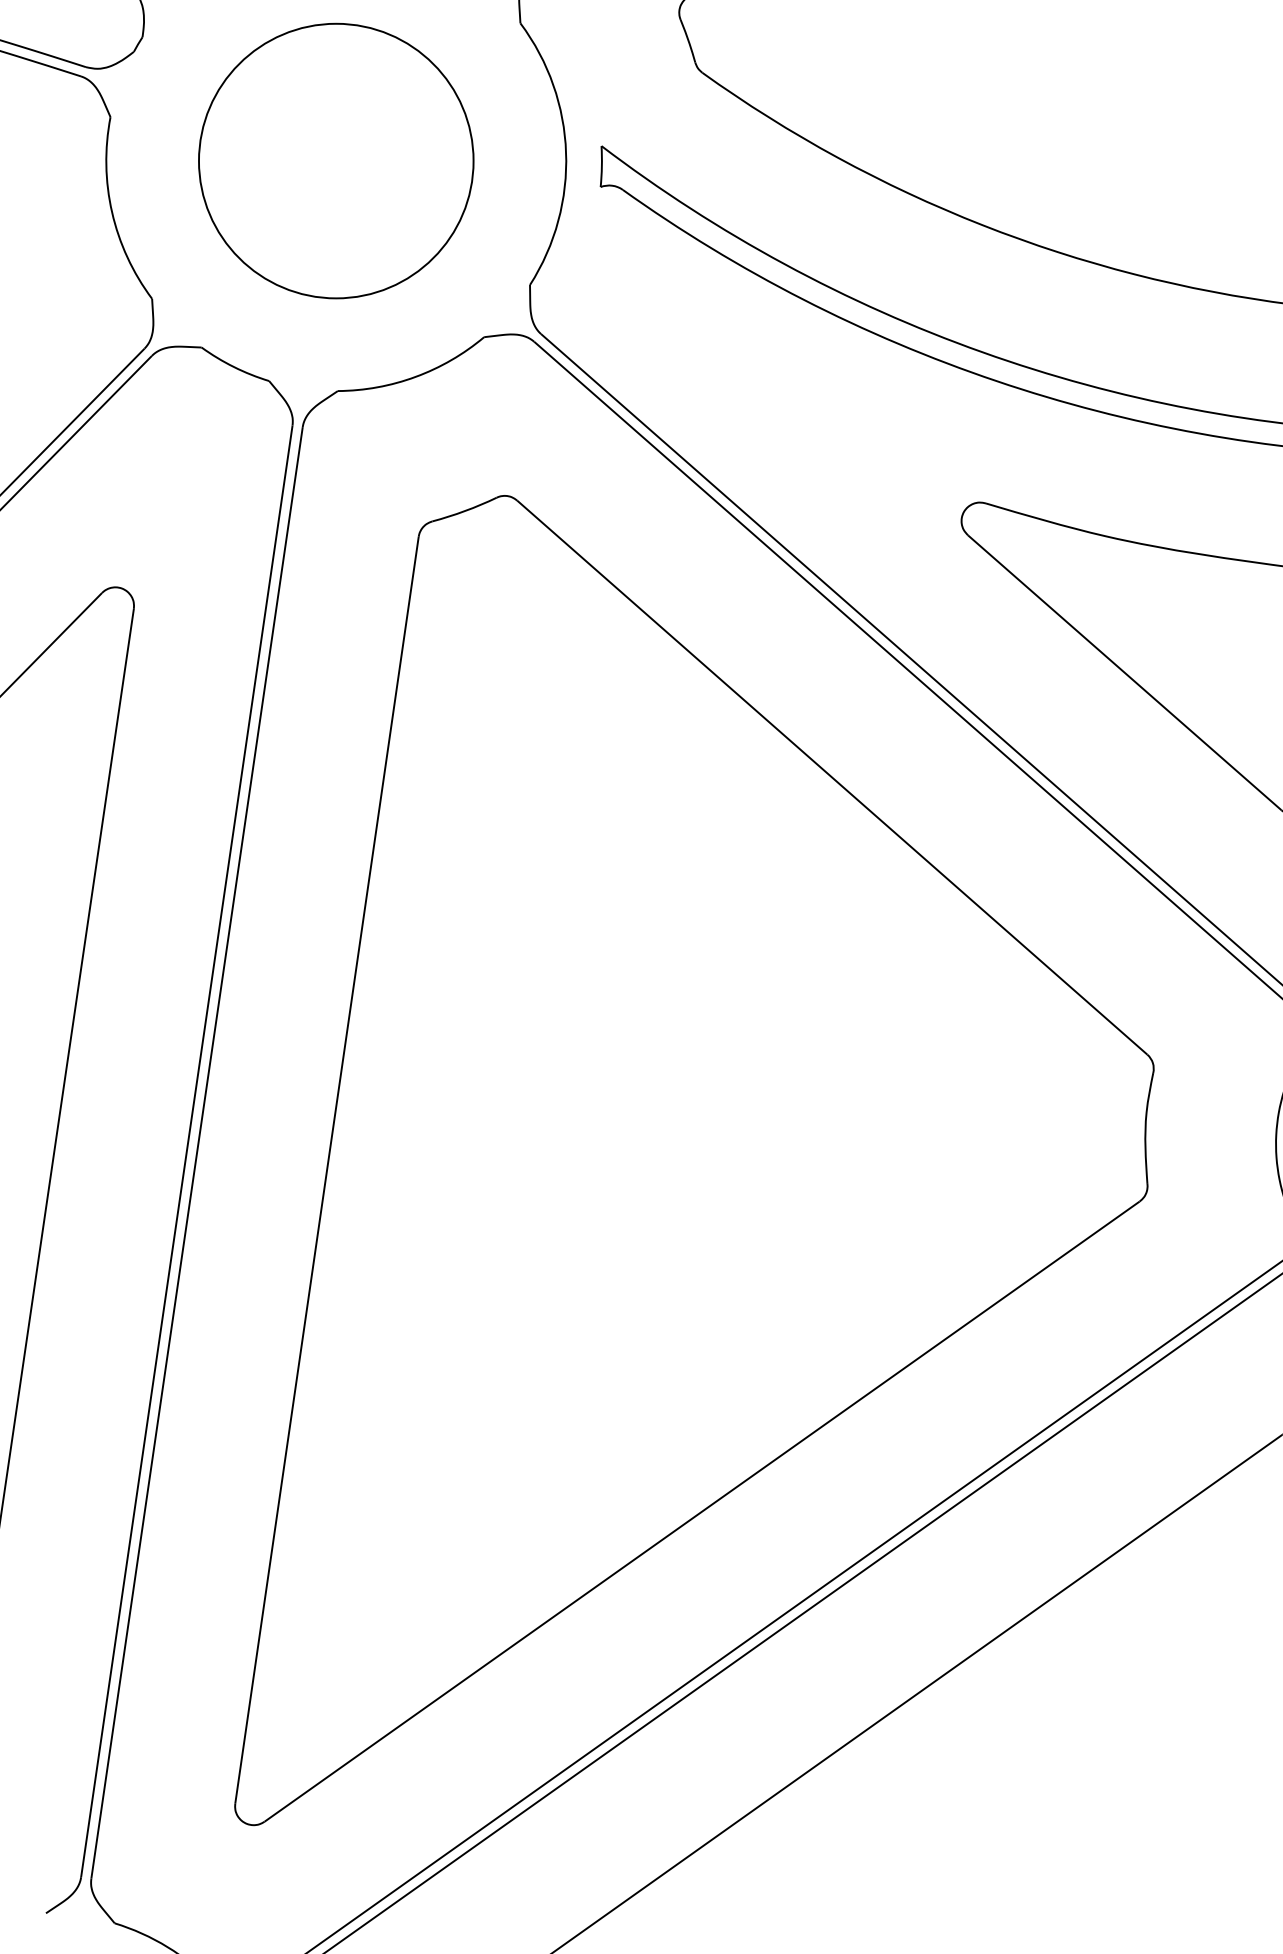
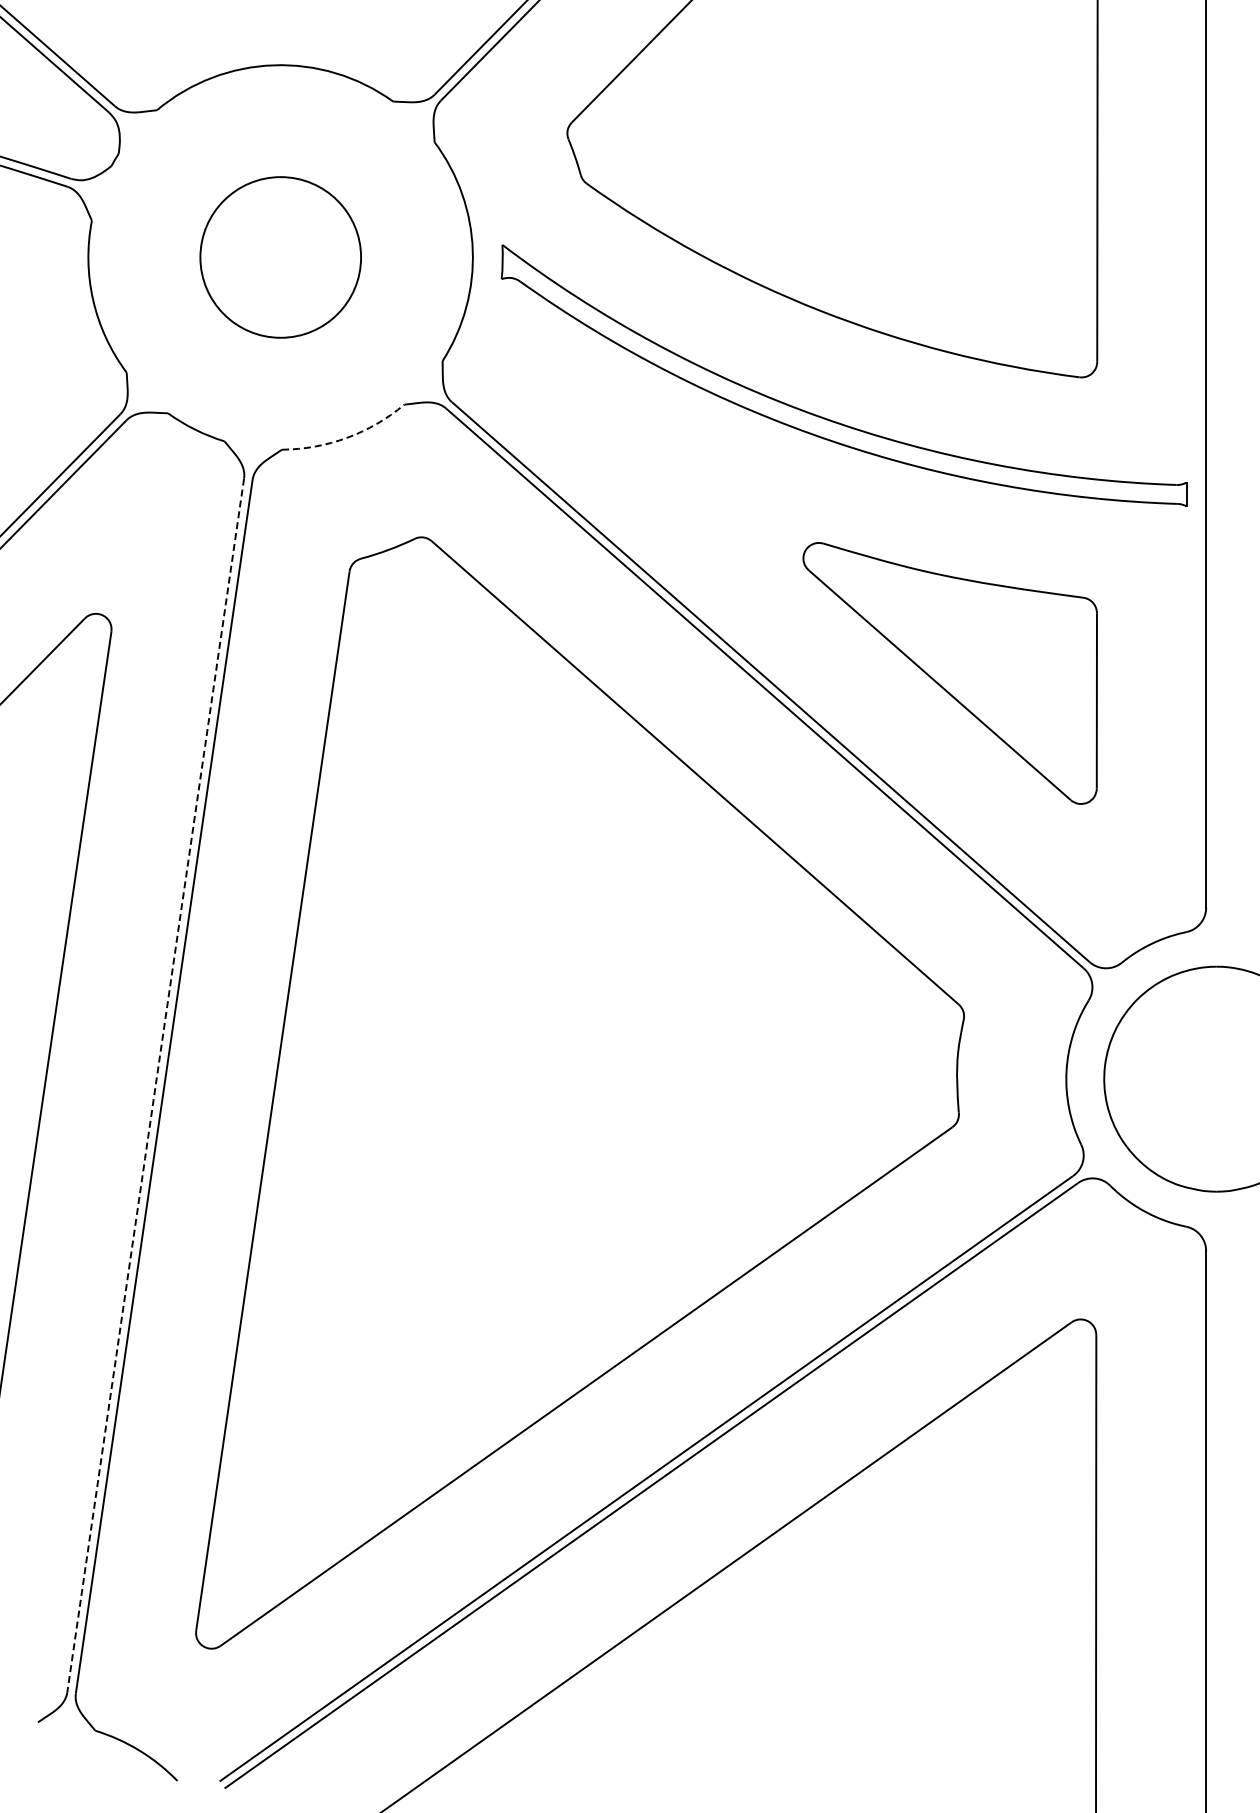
circle: (336, 161) -> (280, 257), size x0.7
arc: (416, 376) -> (347, 437), solid -> dashed
line: (186, 1152) -> (155, 1086), solid -> dashed

